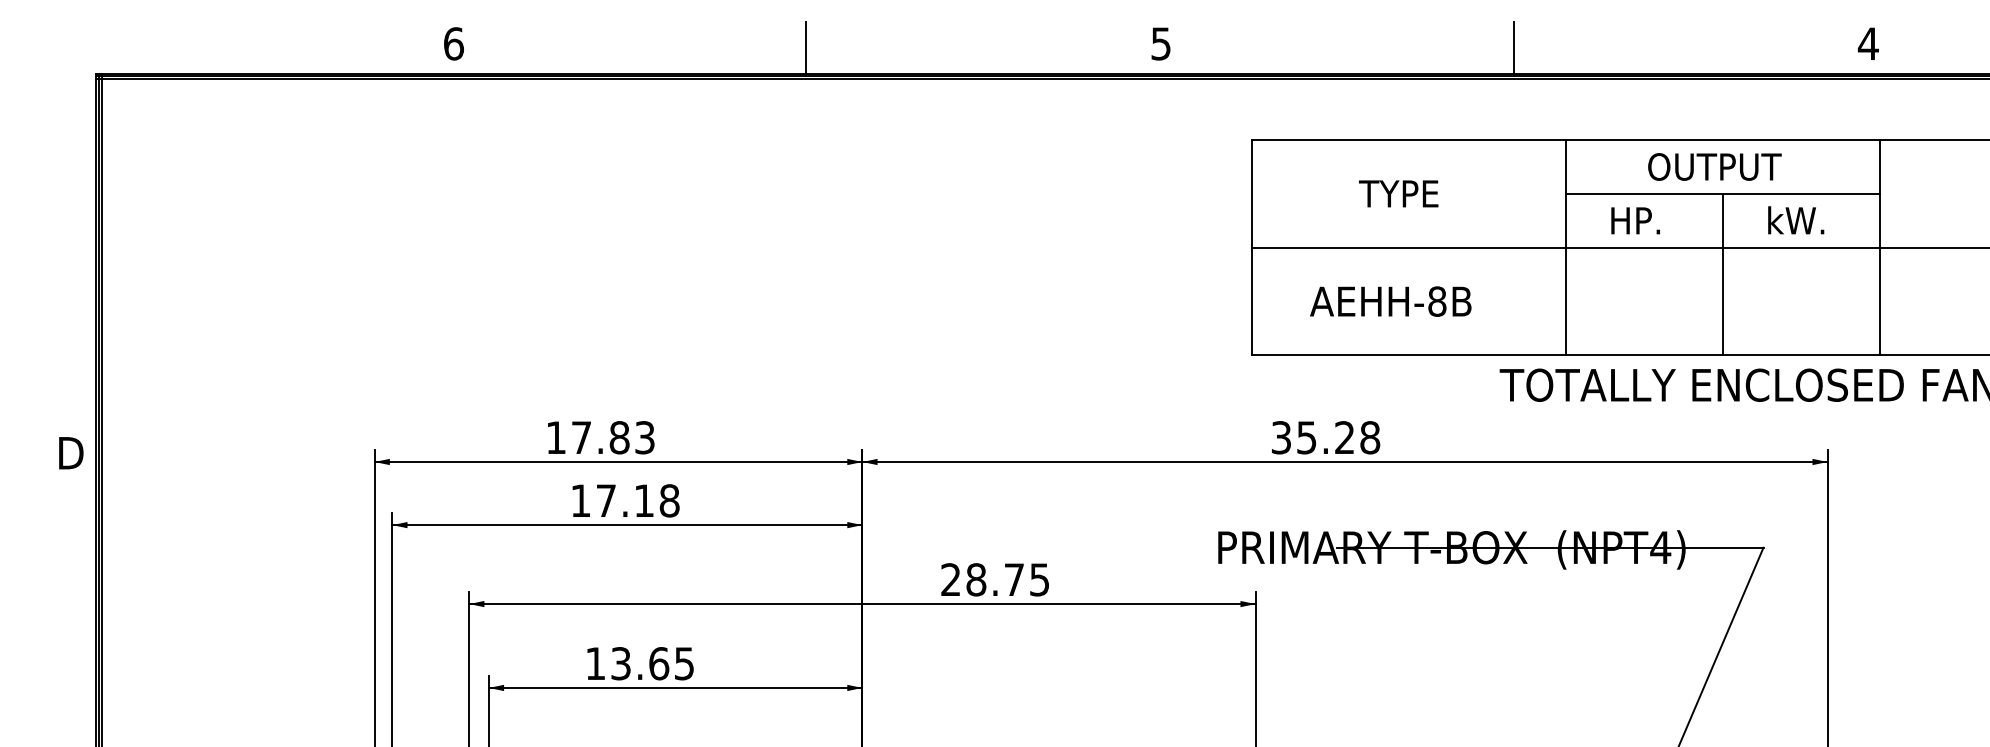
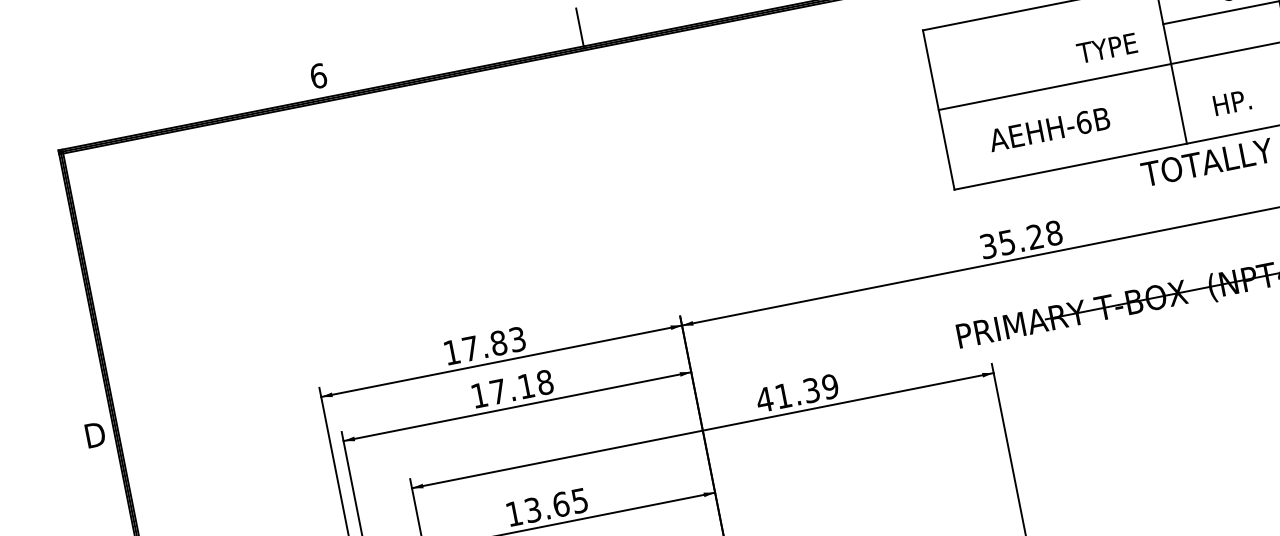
text: (1398, 193) -> (1106, 48), moved
text: (1635, 220) -> (1232, 102), moved
text: (1437, 301) -> (1083, 122), AEHH-8B -> AEHH-6B
text: (994, 579) -> (796, 393), 28.75 -> 41.39

